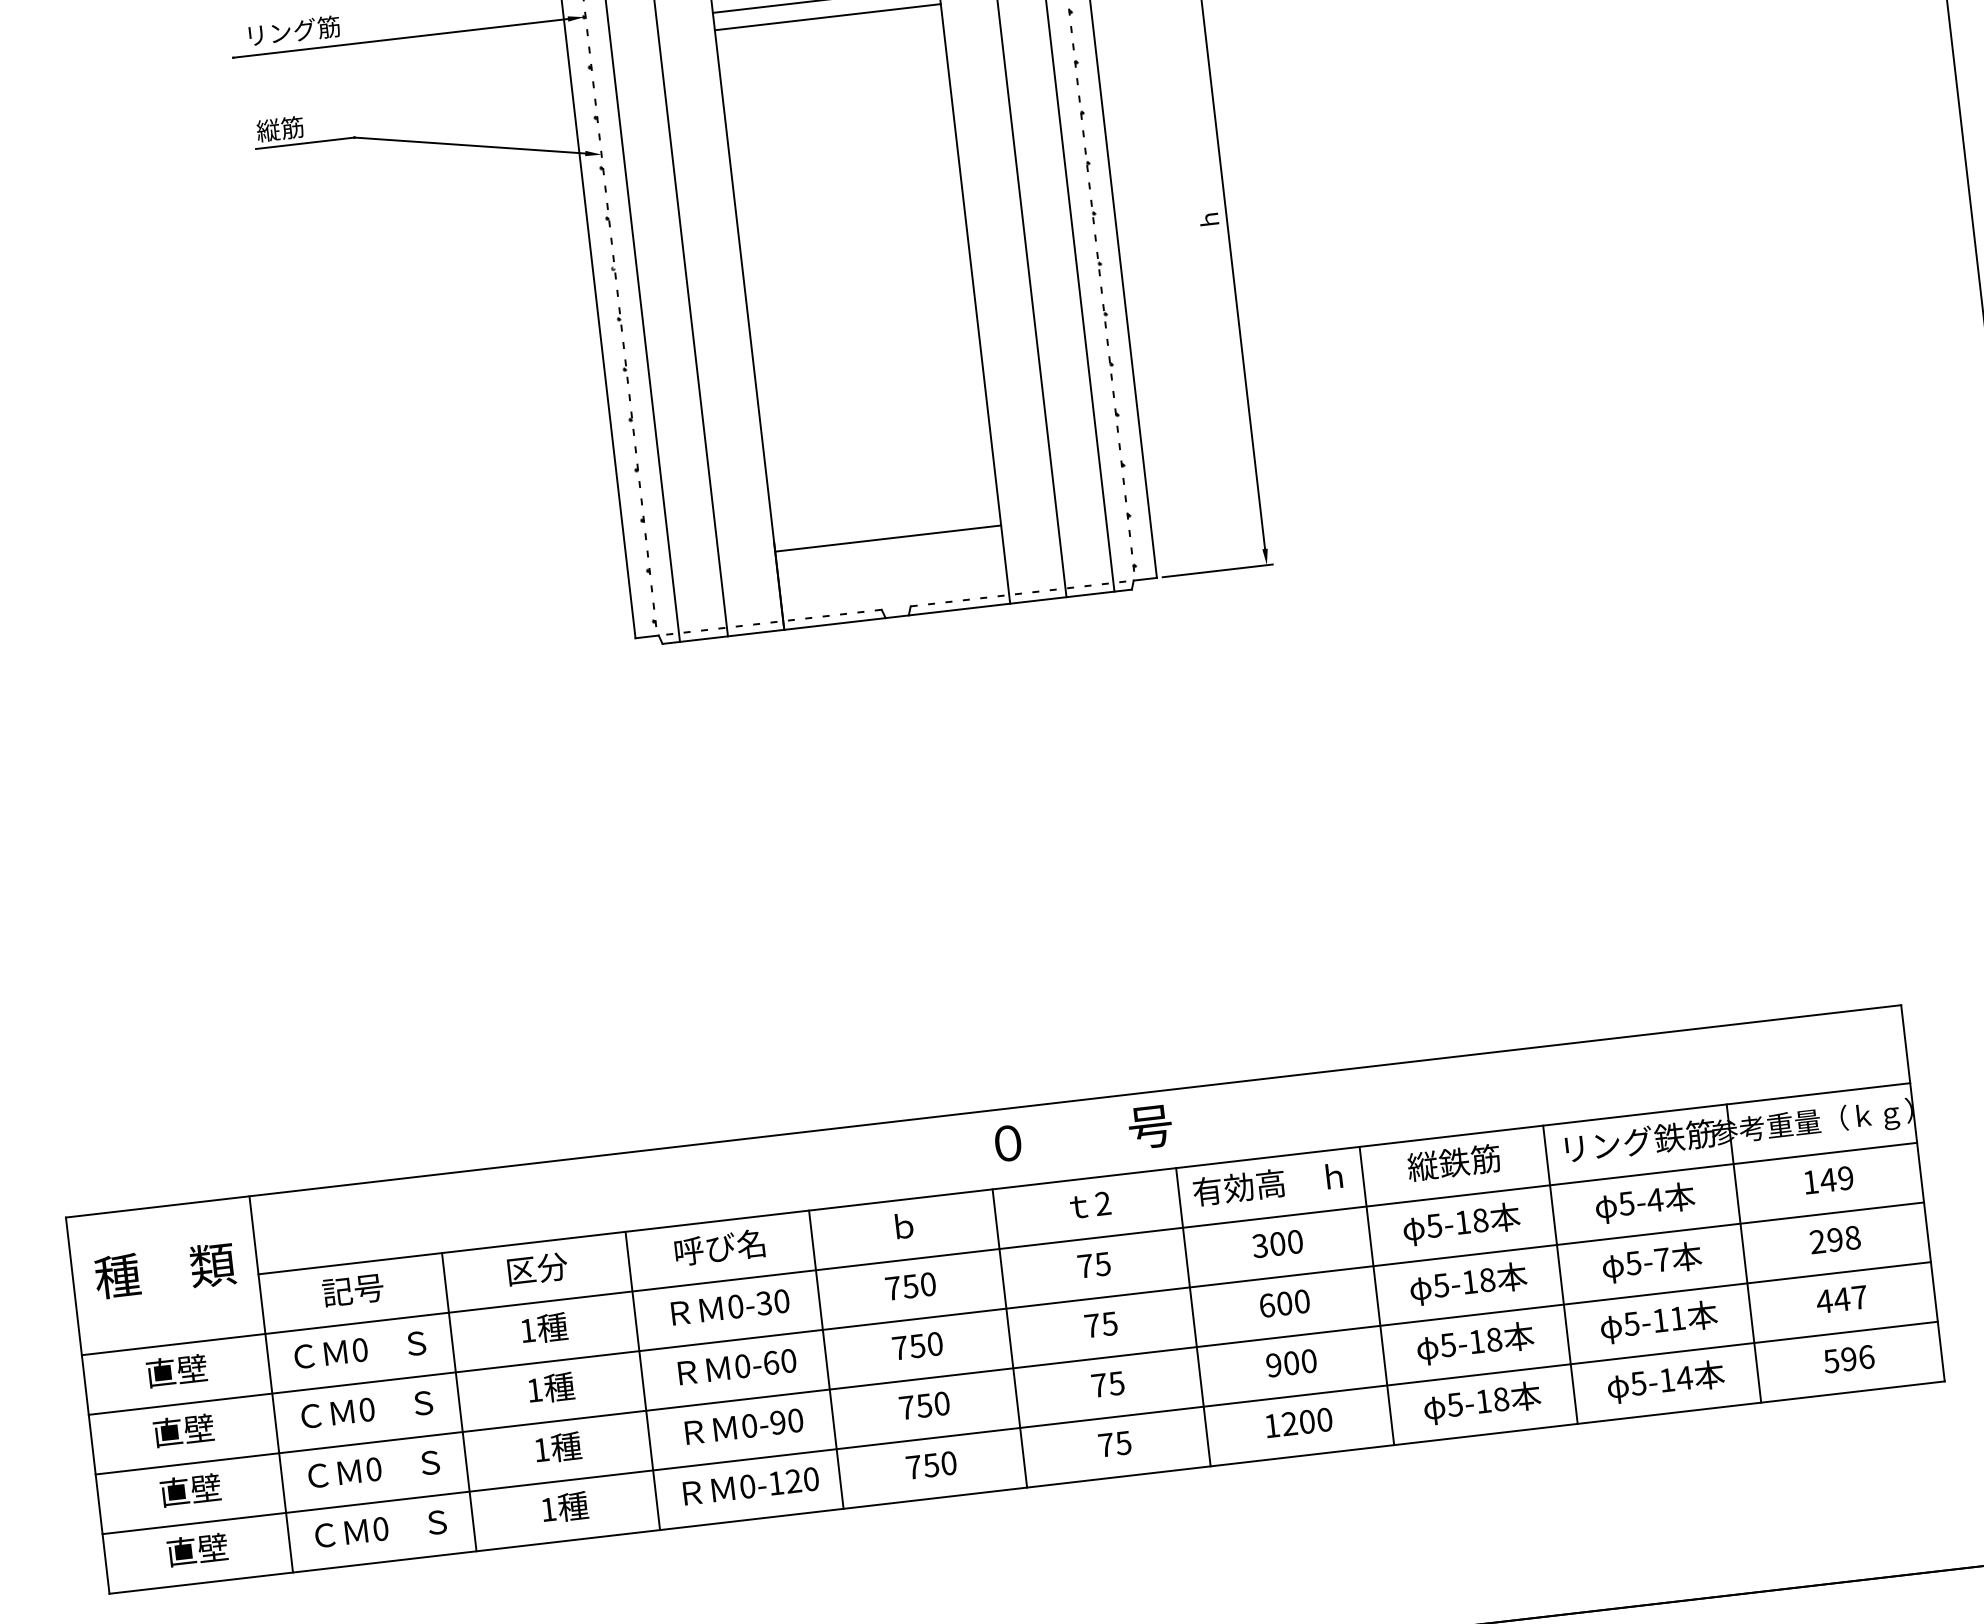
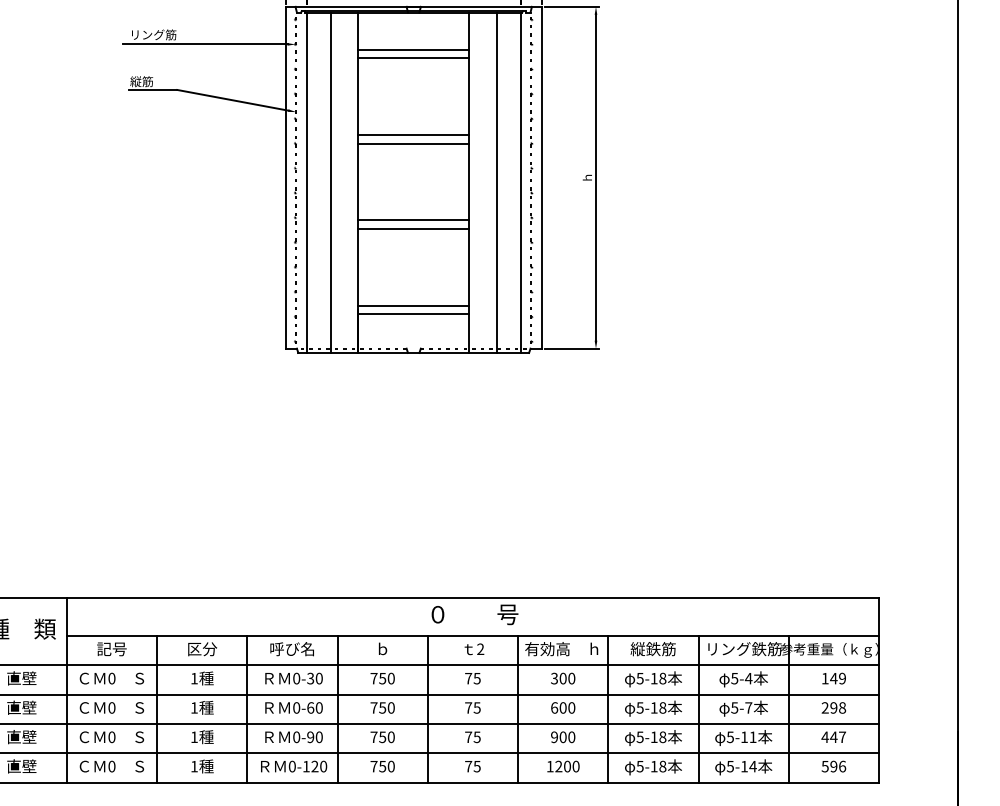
line: (845, 174) -> (413, 135), added
line: (847, 190) -> (413, 143), added
line: (865, 347) -> (413, 220), added
line: (867, 365) -> (413, 229), added
line: (885, 520) -> (413, 305), added

